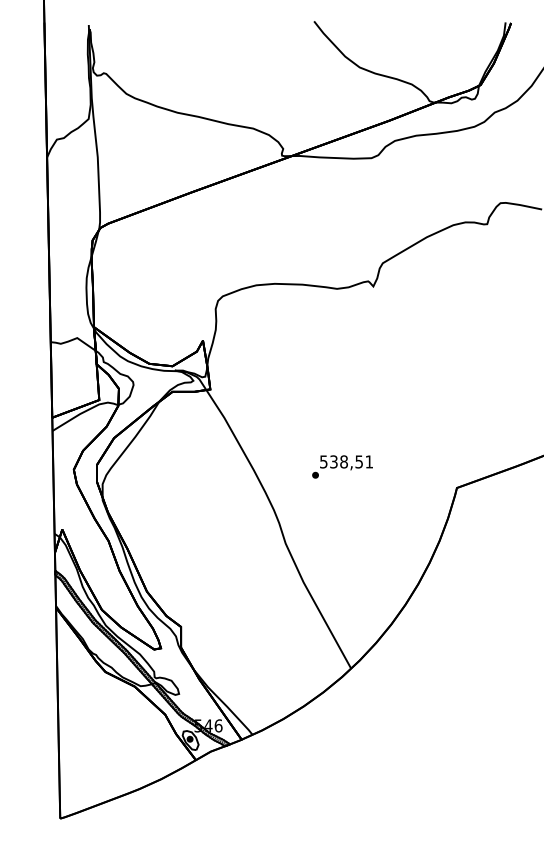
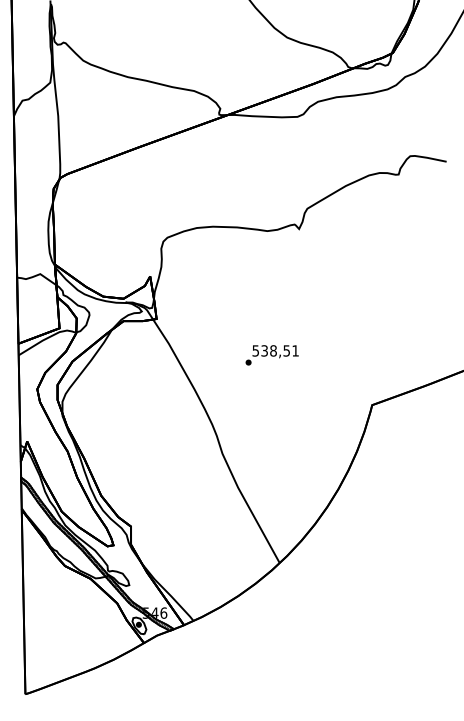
text: (342, 466) -> (272, 354), moved

